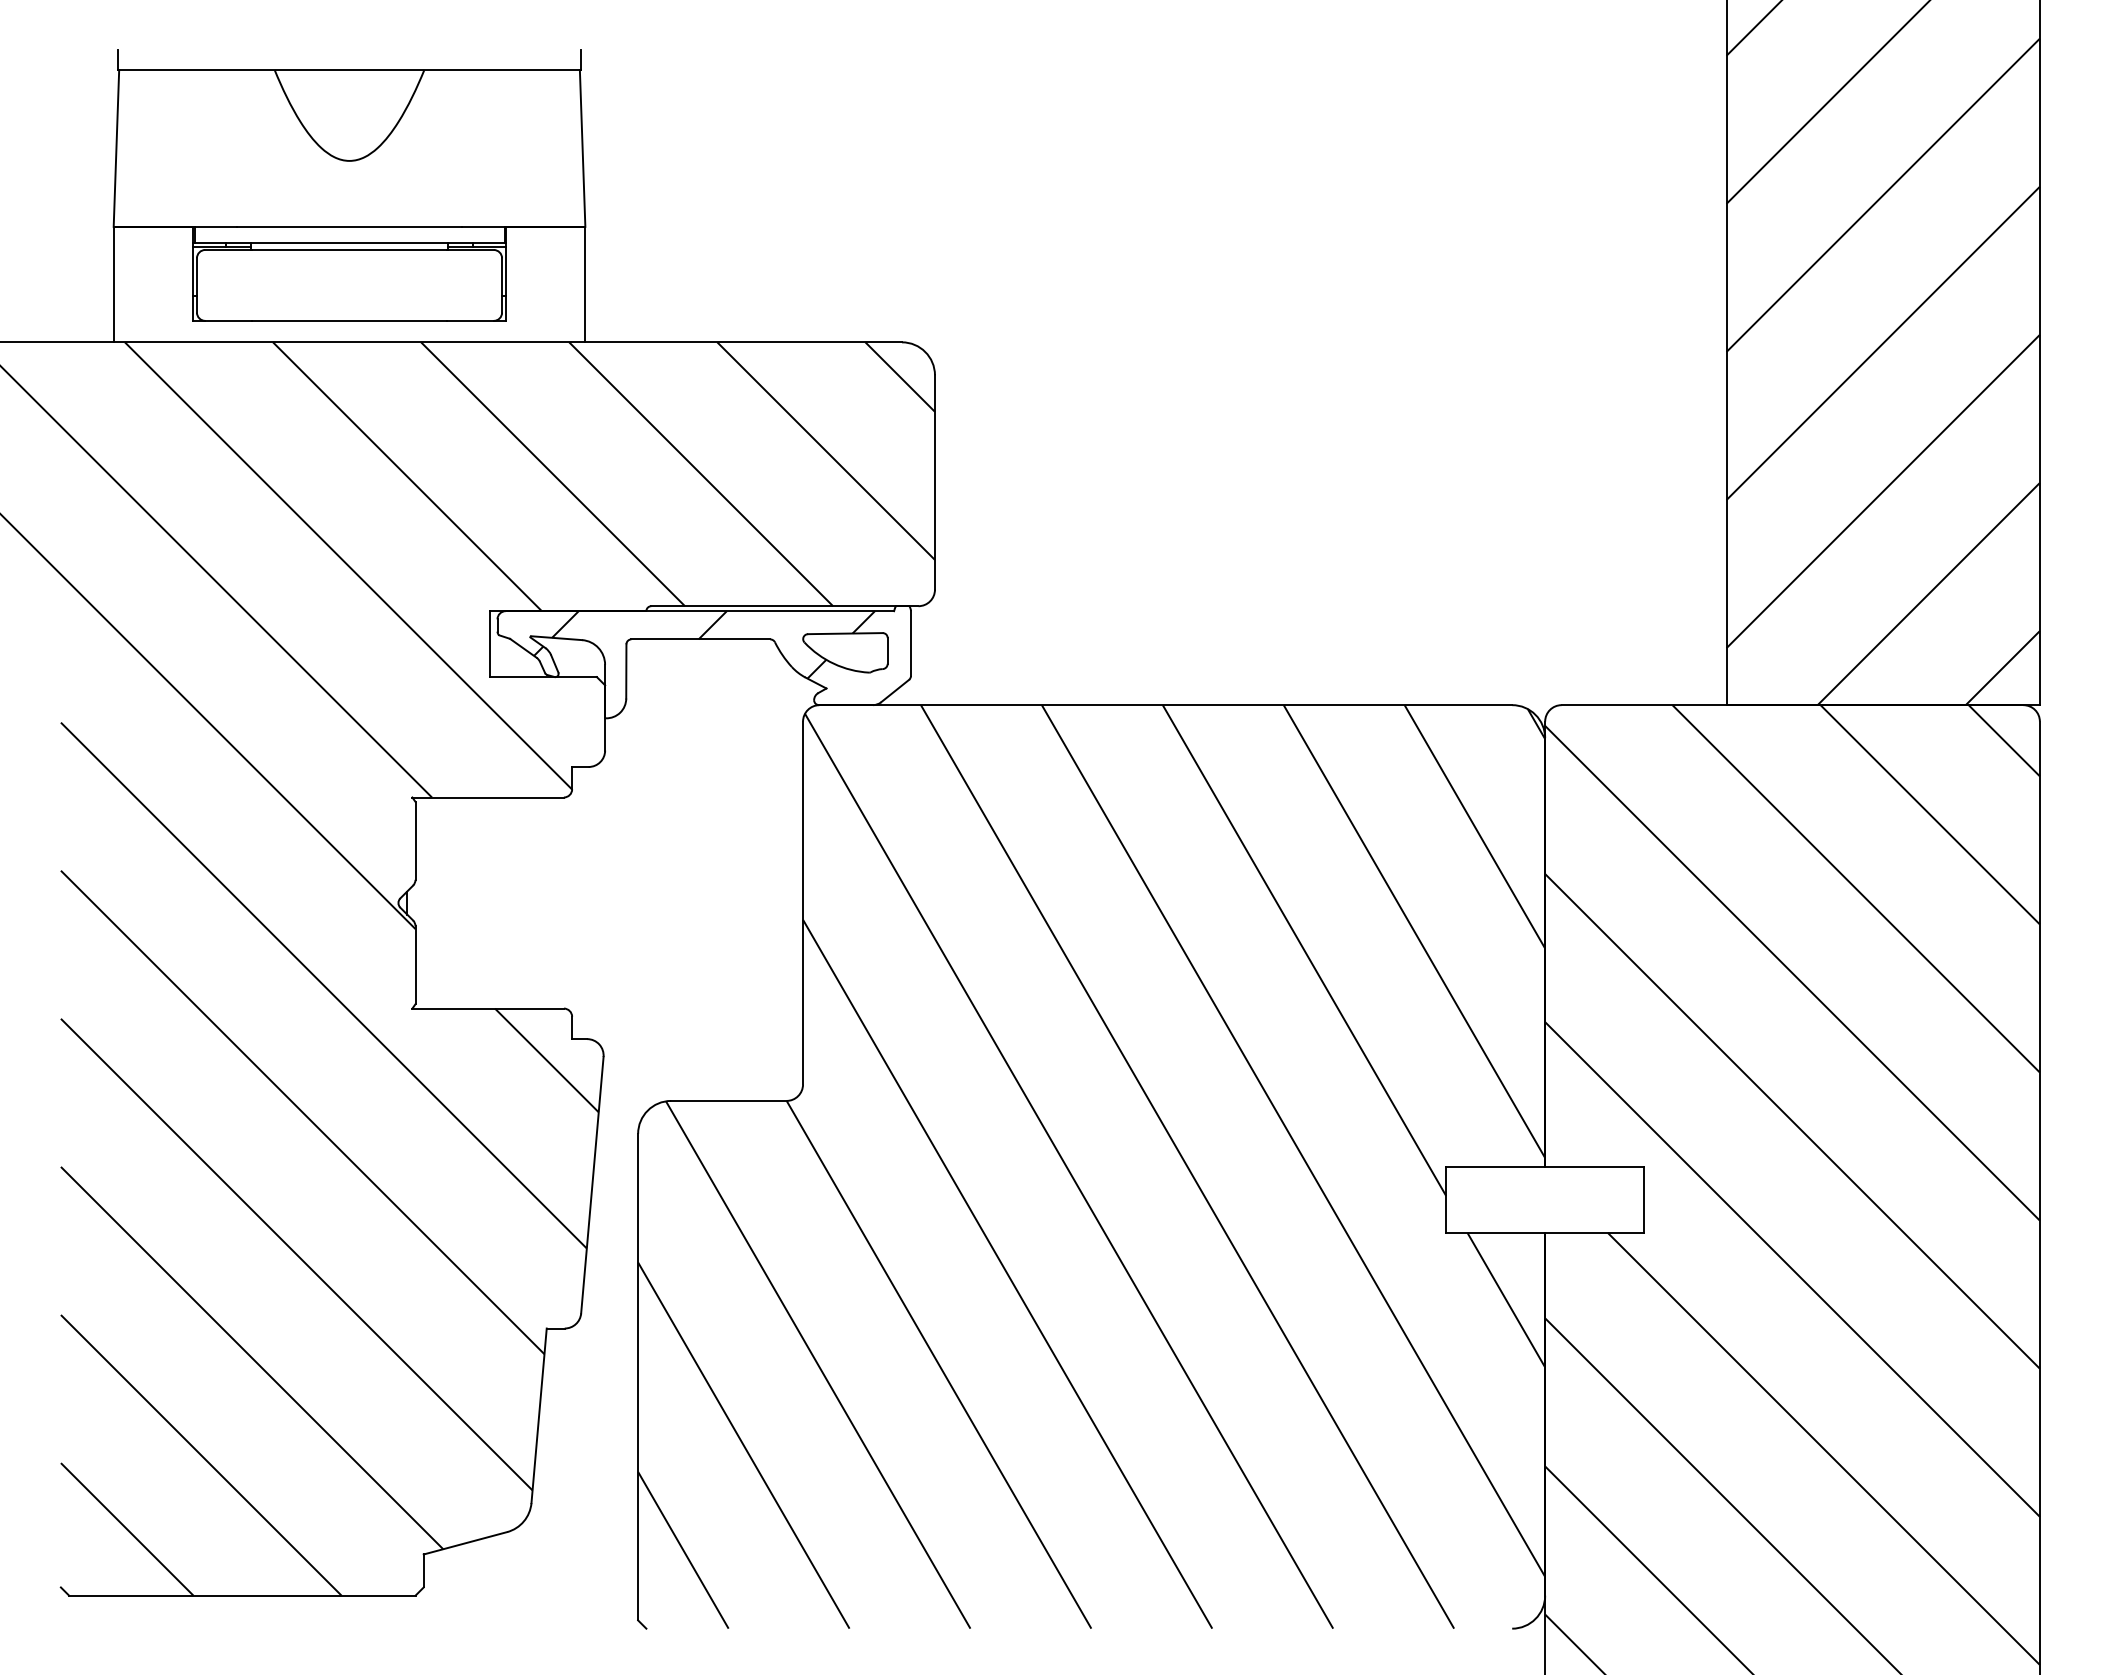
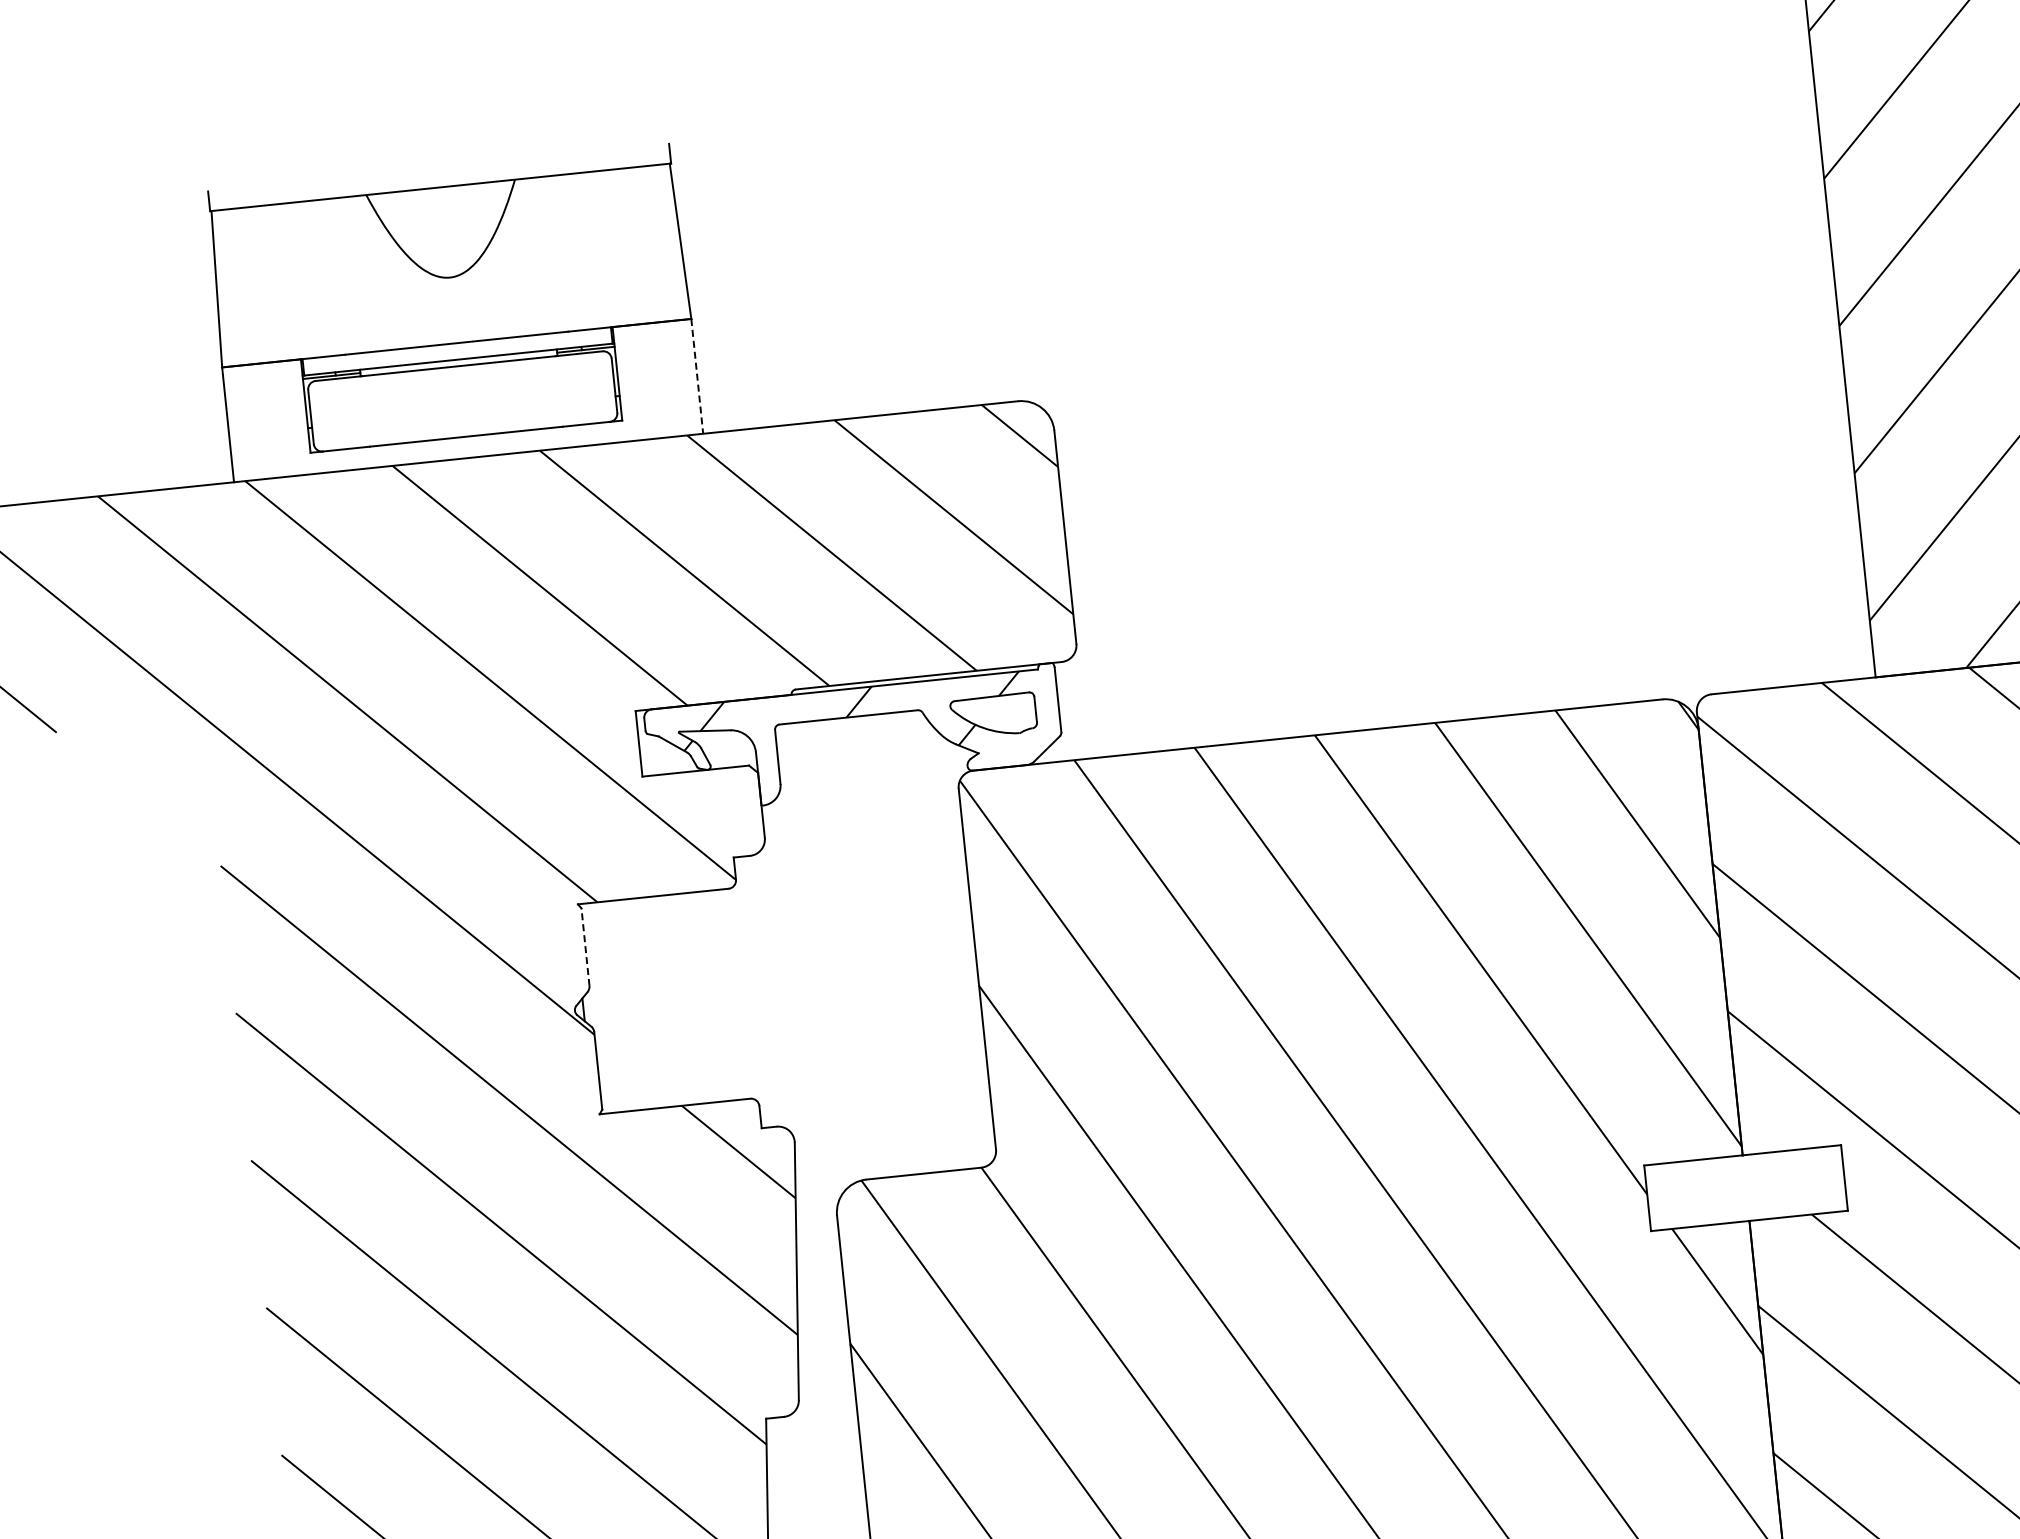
line: (585, 284) -> (697, 376), solid -> dashed
line: (415, 840) -> (585, 946), solid -> dashed

